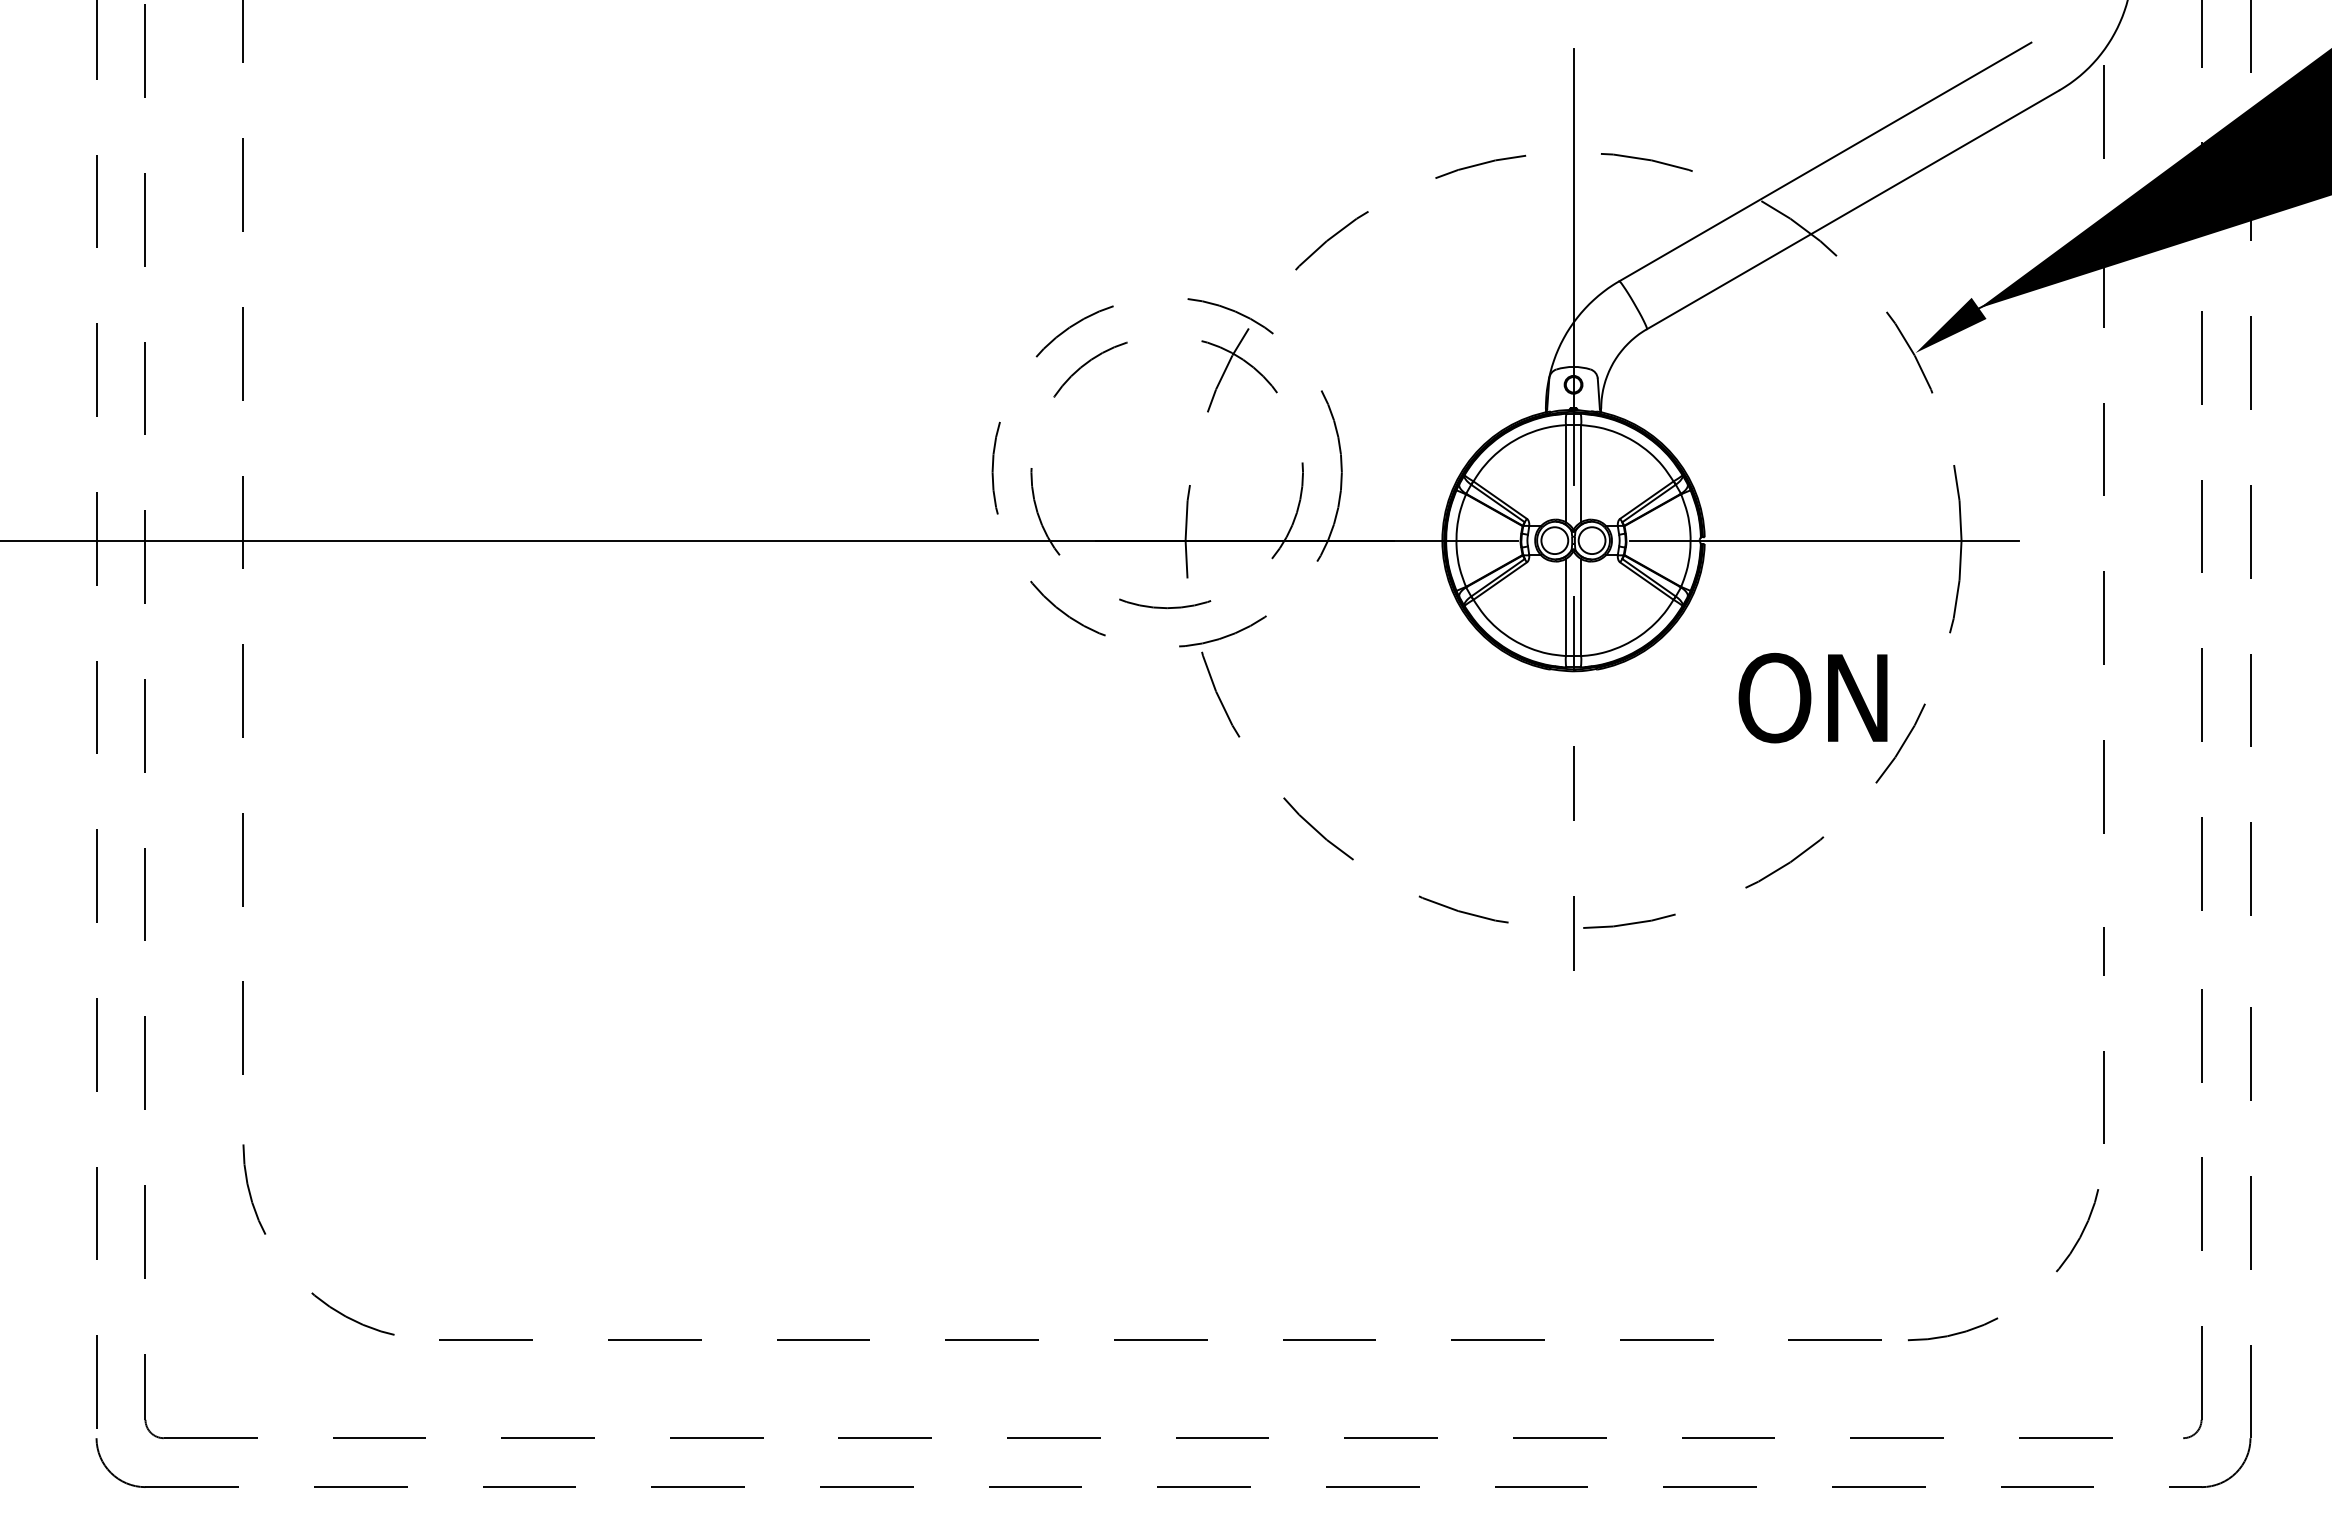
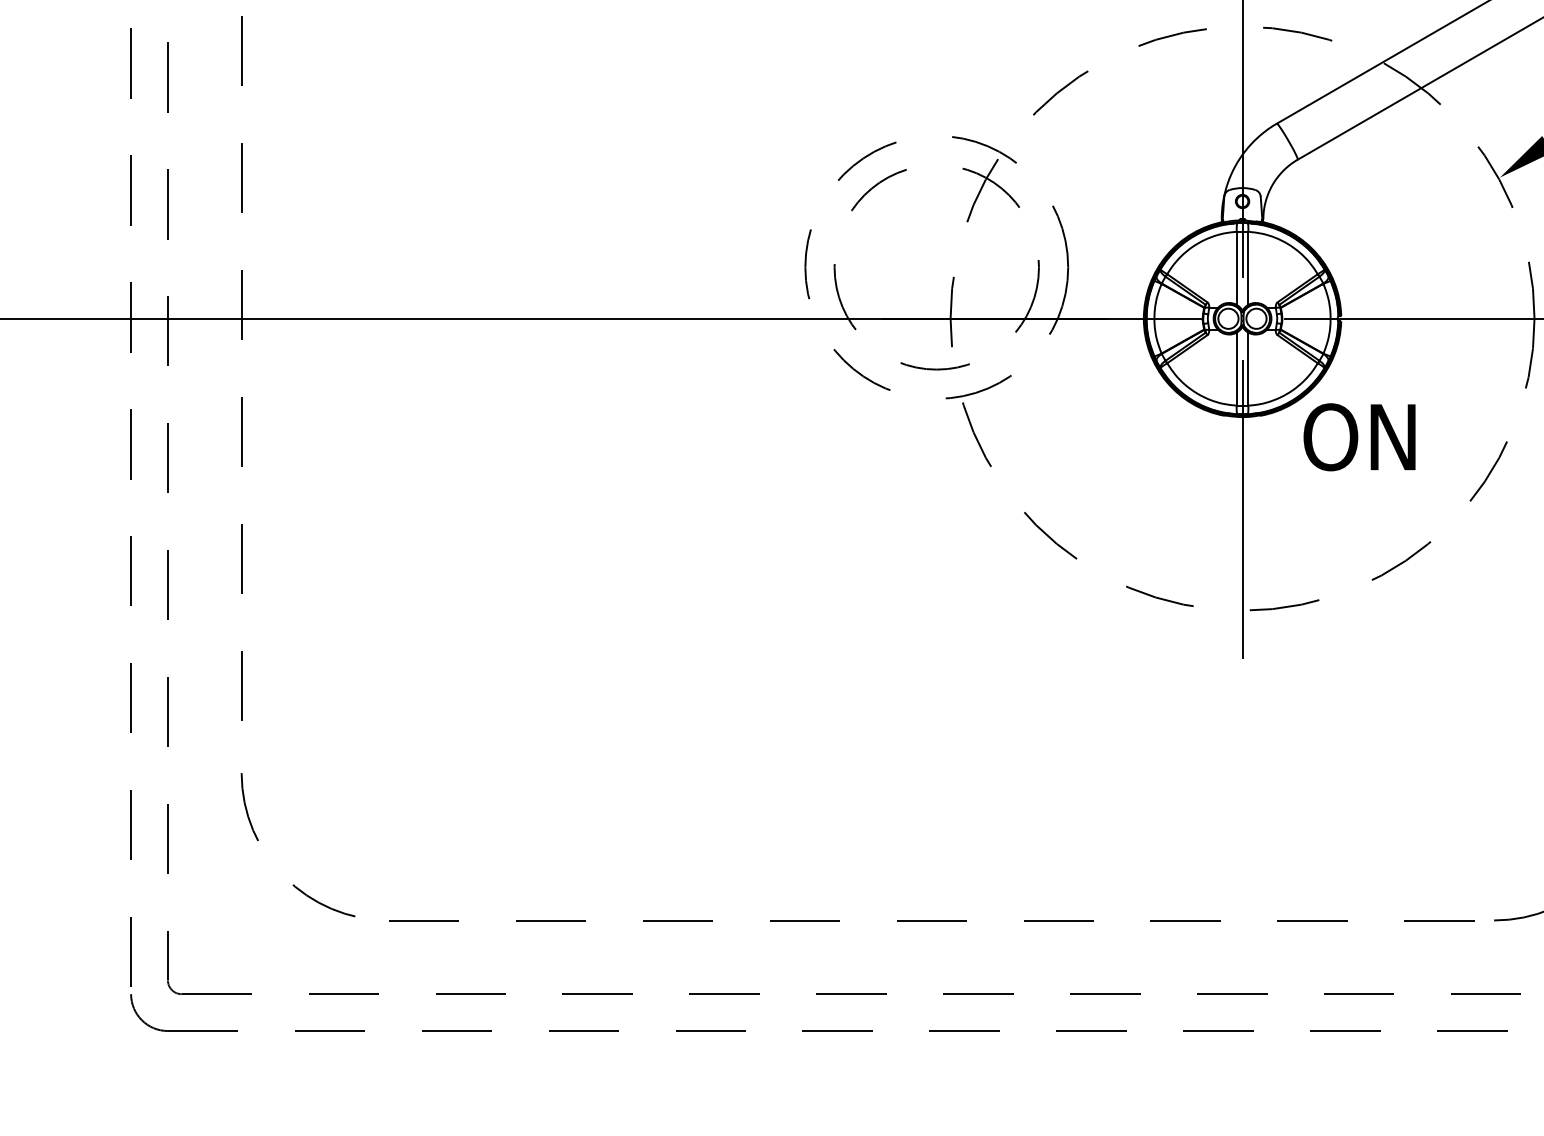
text: (1812, 698) -> (1359, 437), moved
line: (1573, 794) -> (1242, 509), dashed -> solid

